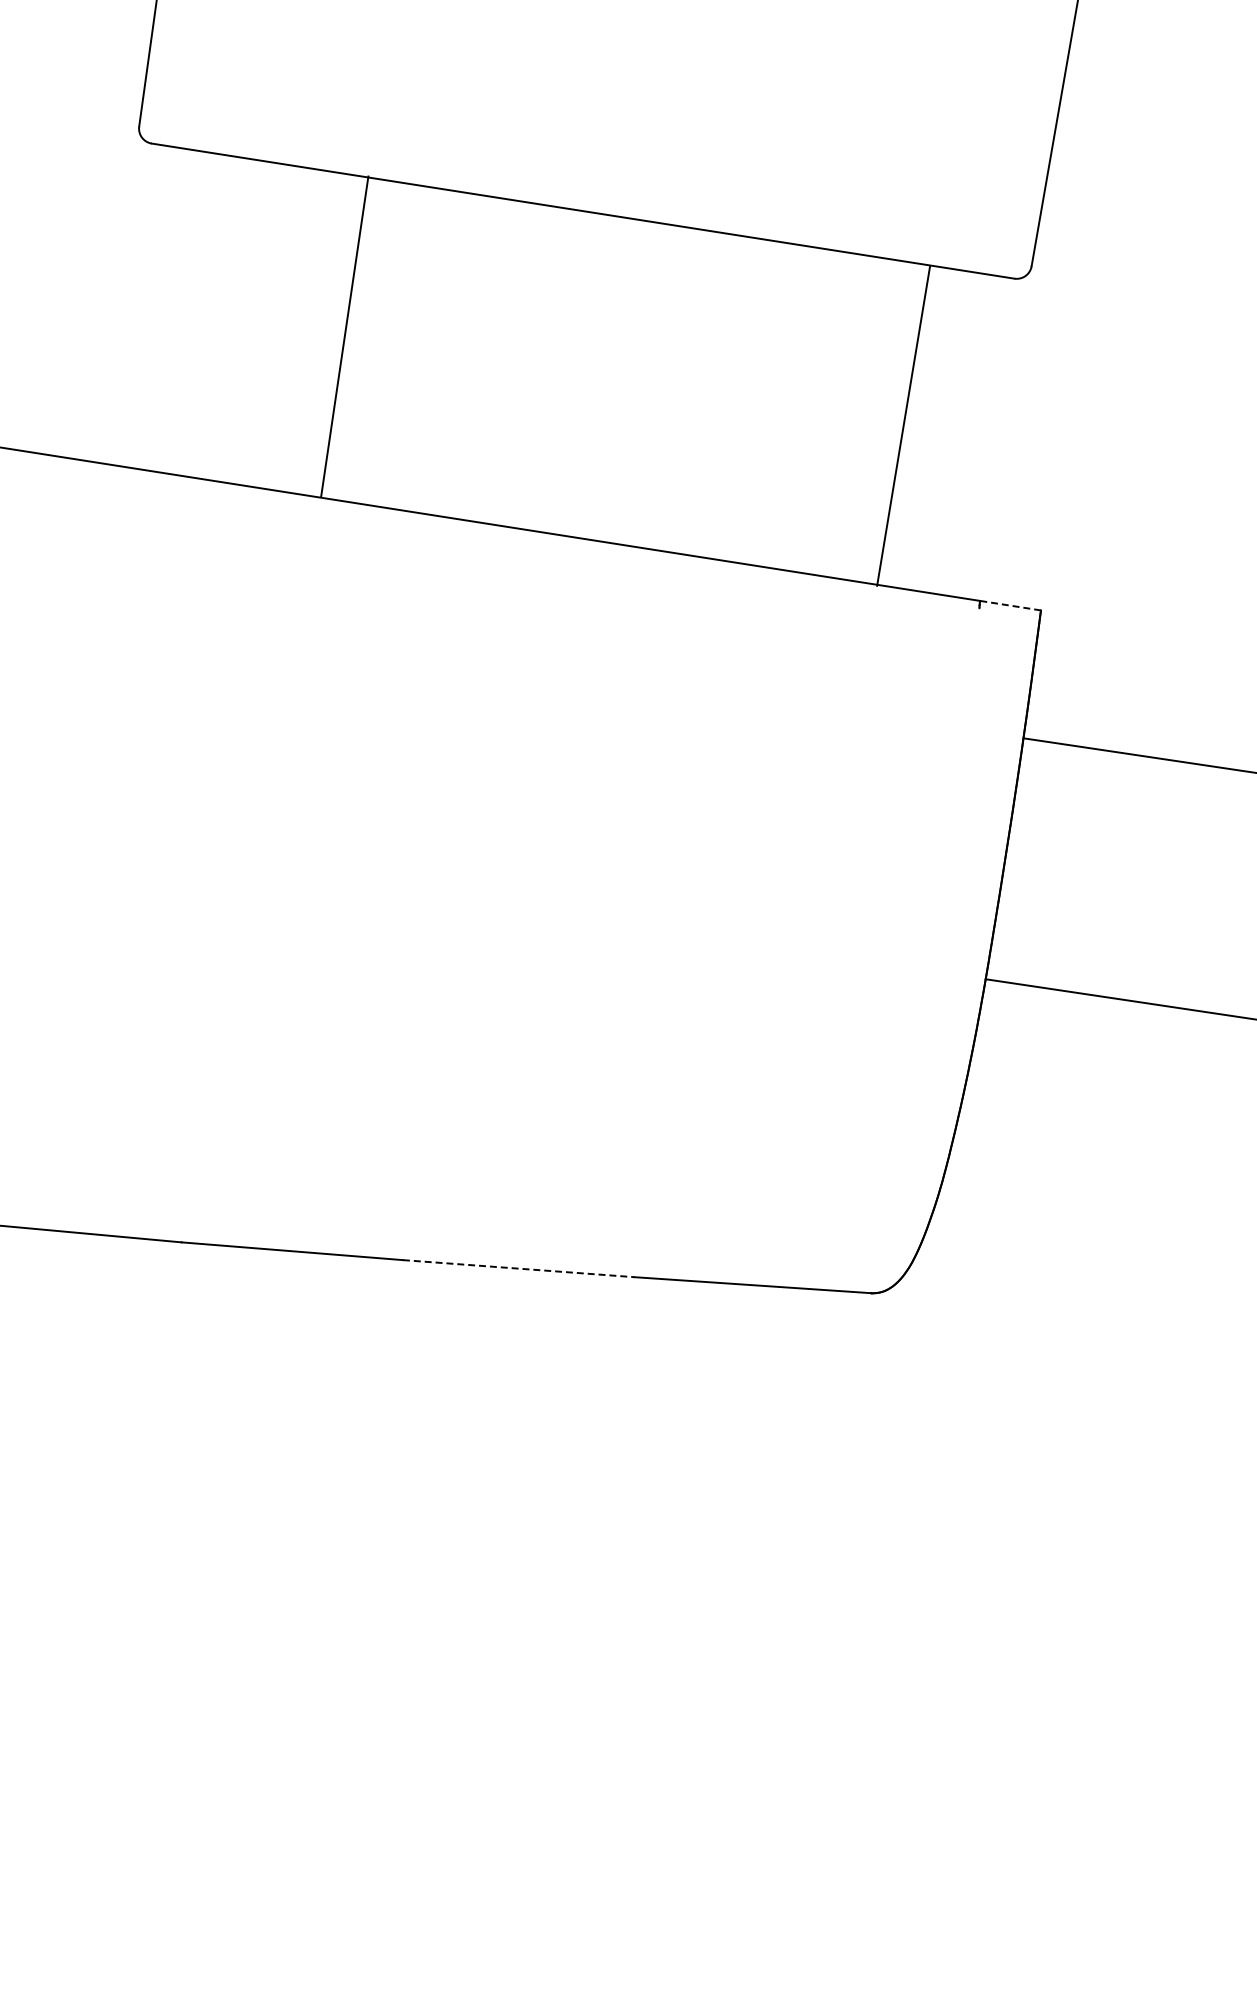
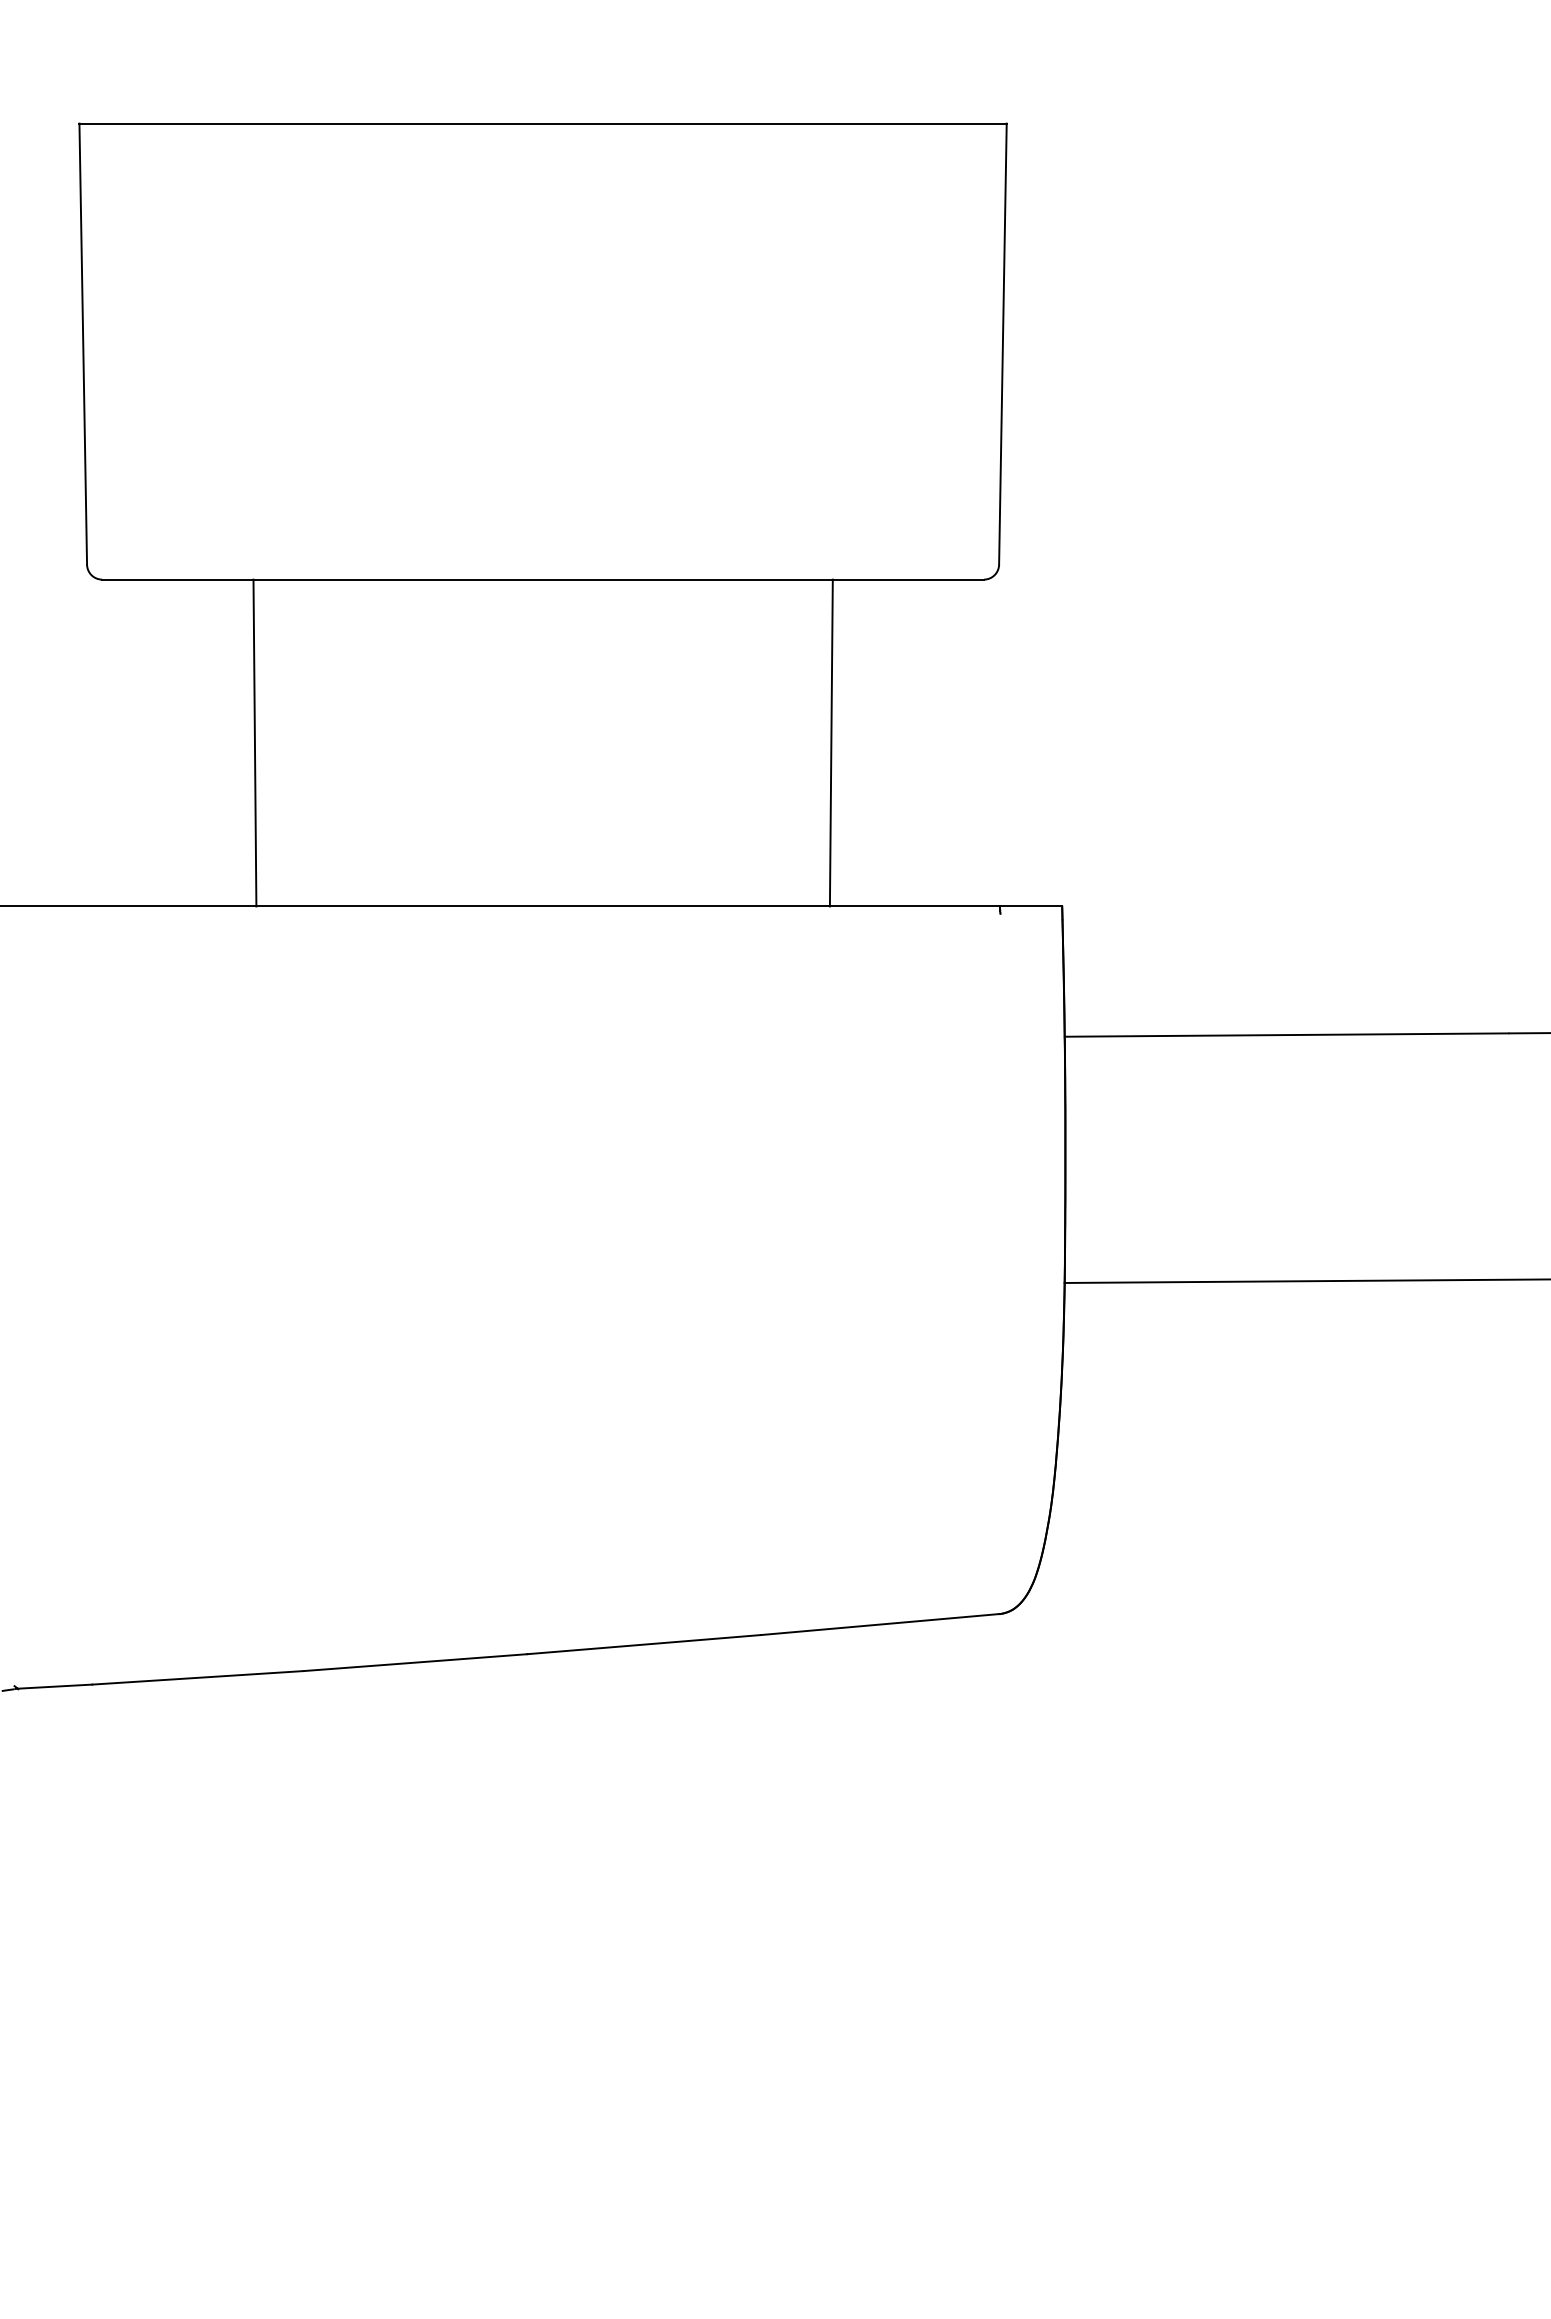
line: (344, 336) -> (254, 742), moved
line: (902, 425) -> (830, 742), moved
line: (1009, 605) -> (1030, 906), dashed -> solid
line: (519, 1268) -> (644, 1644), dashed -> solid

